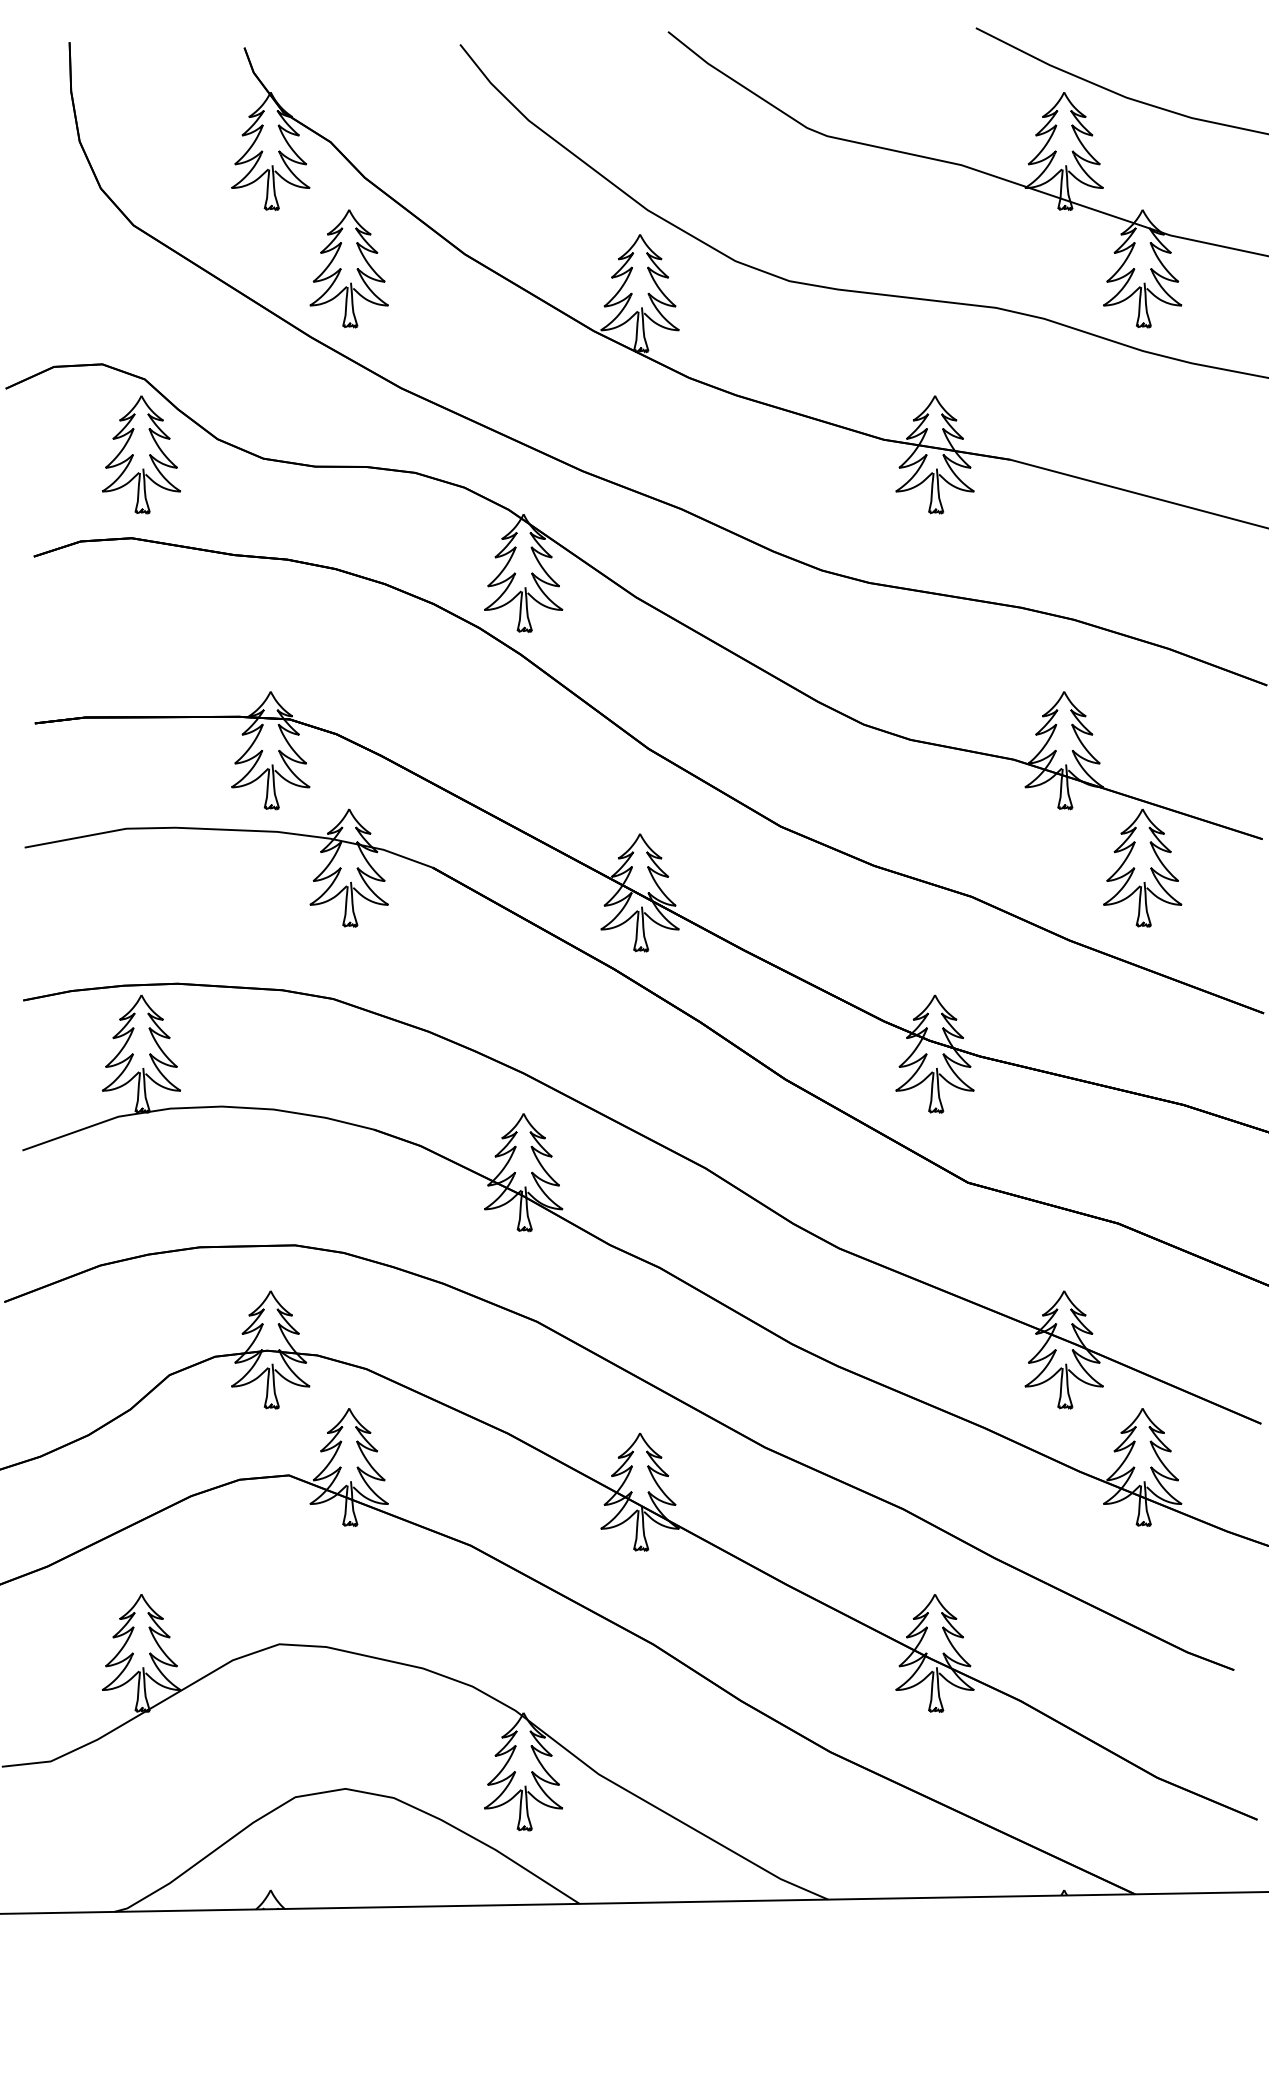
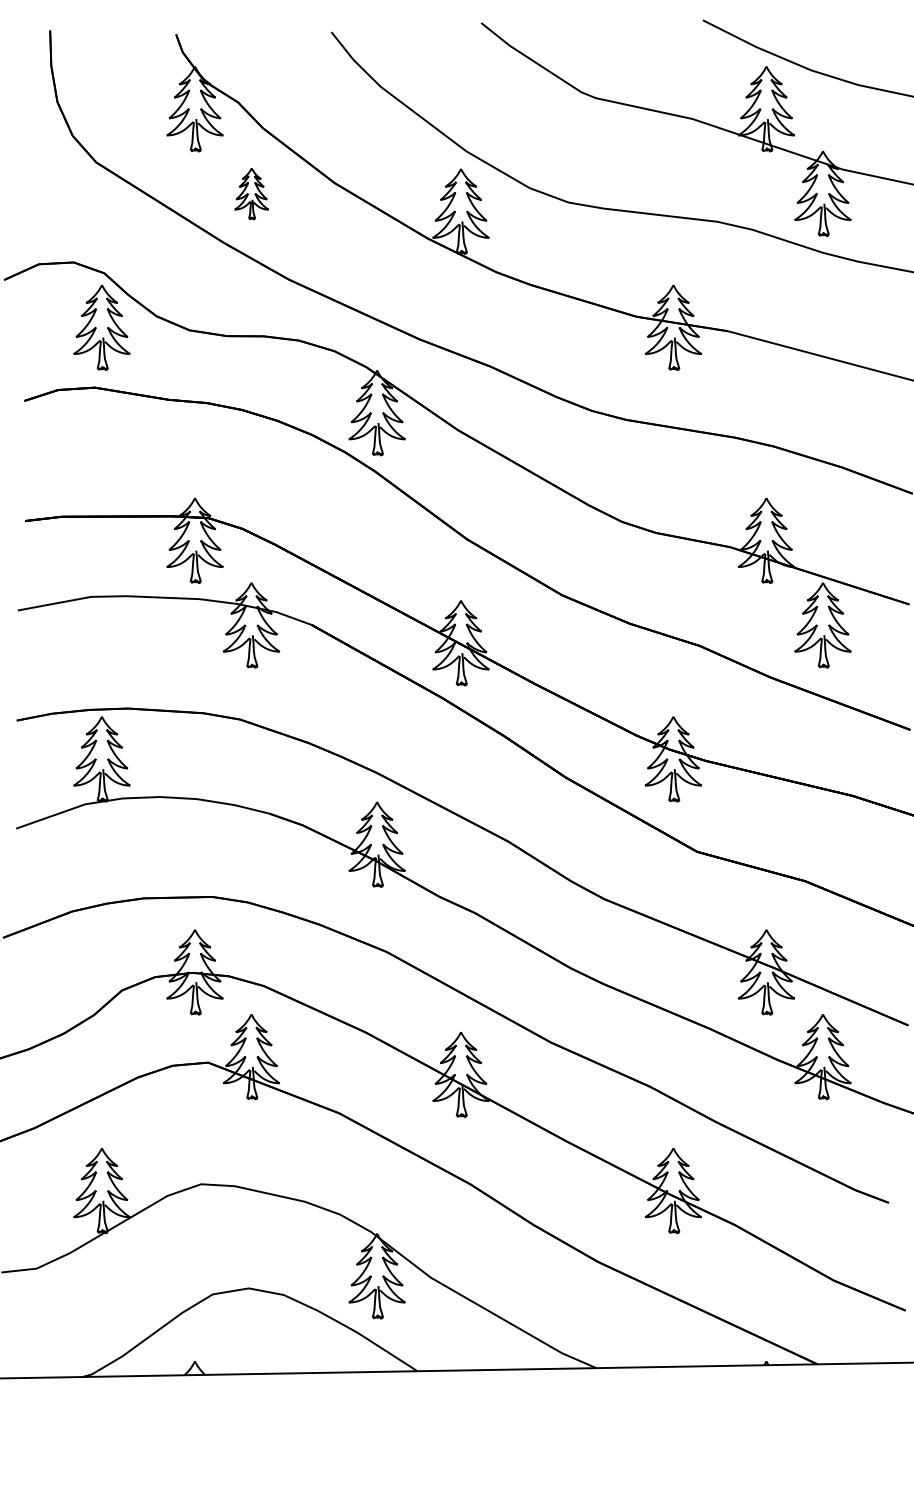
part: (349, 268) -> (251, 193), size x0.6

